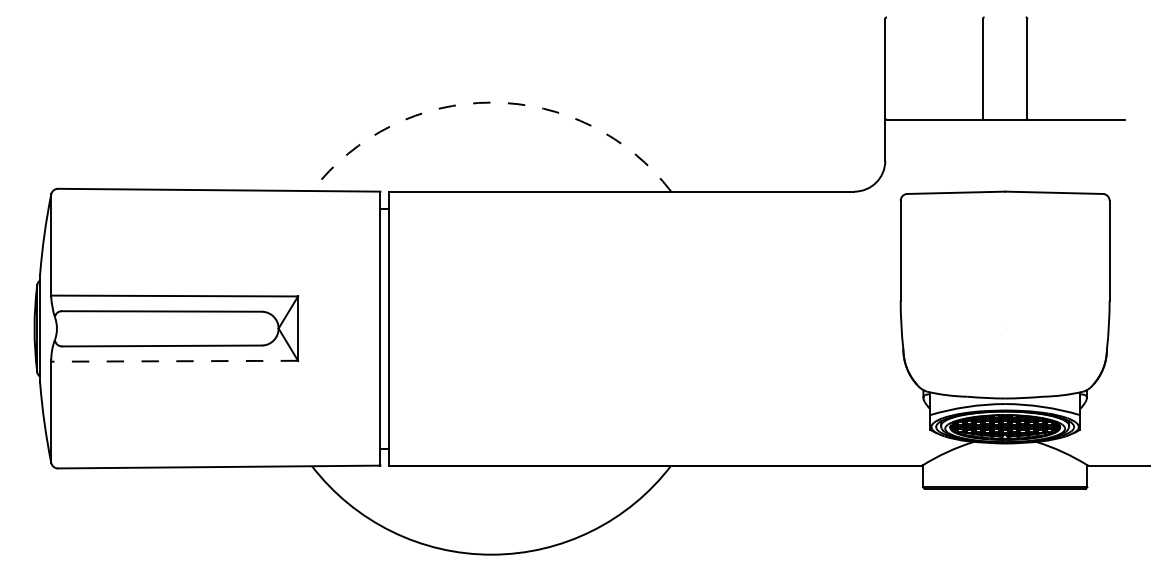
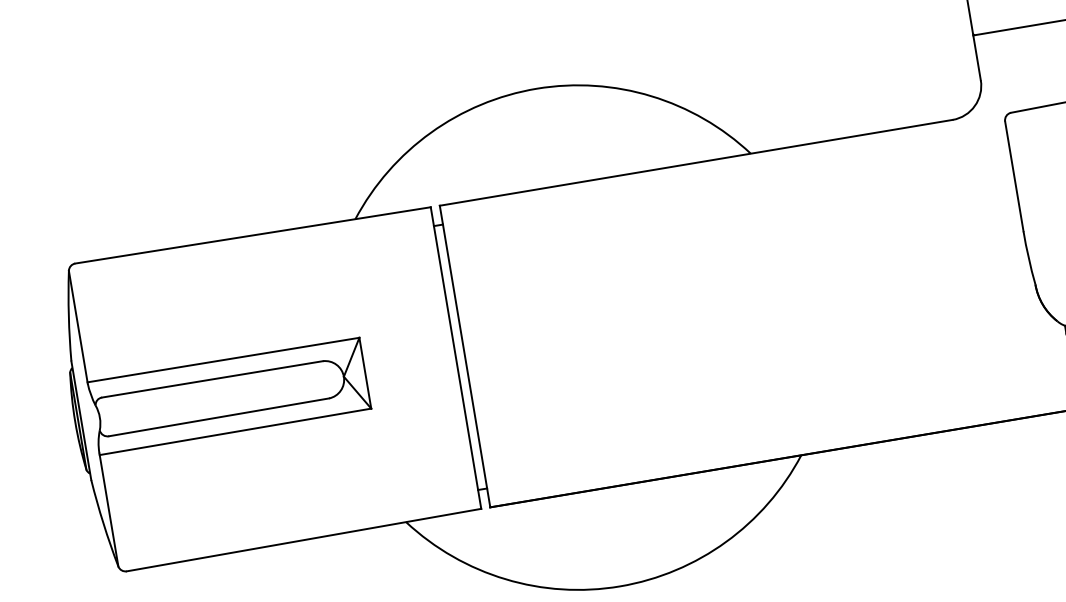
arc: (491, 102) -> (536, 88), dashed -> solid
line: (174, 361) -> (235, 432), dashed -> solid

